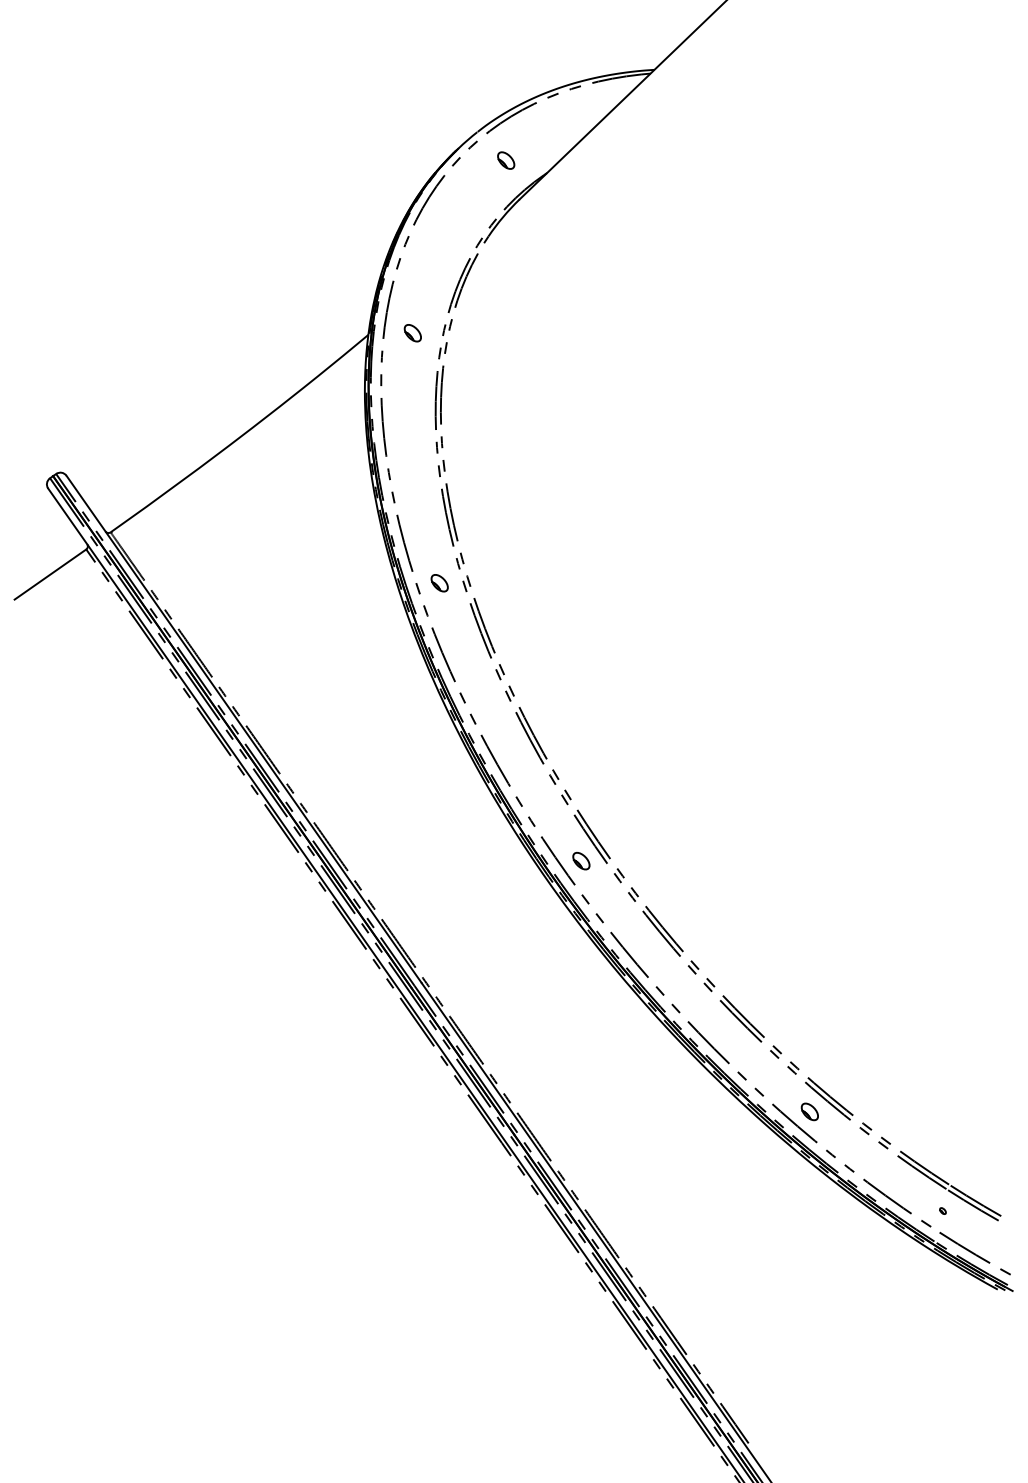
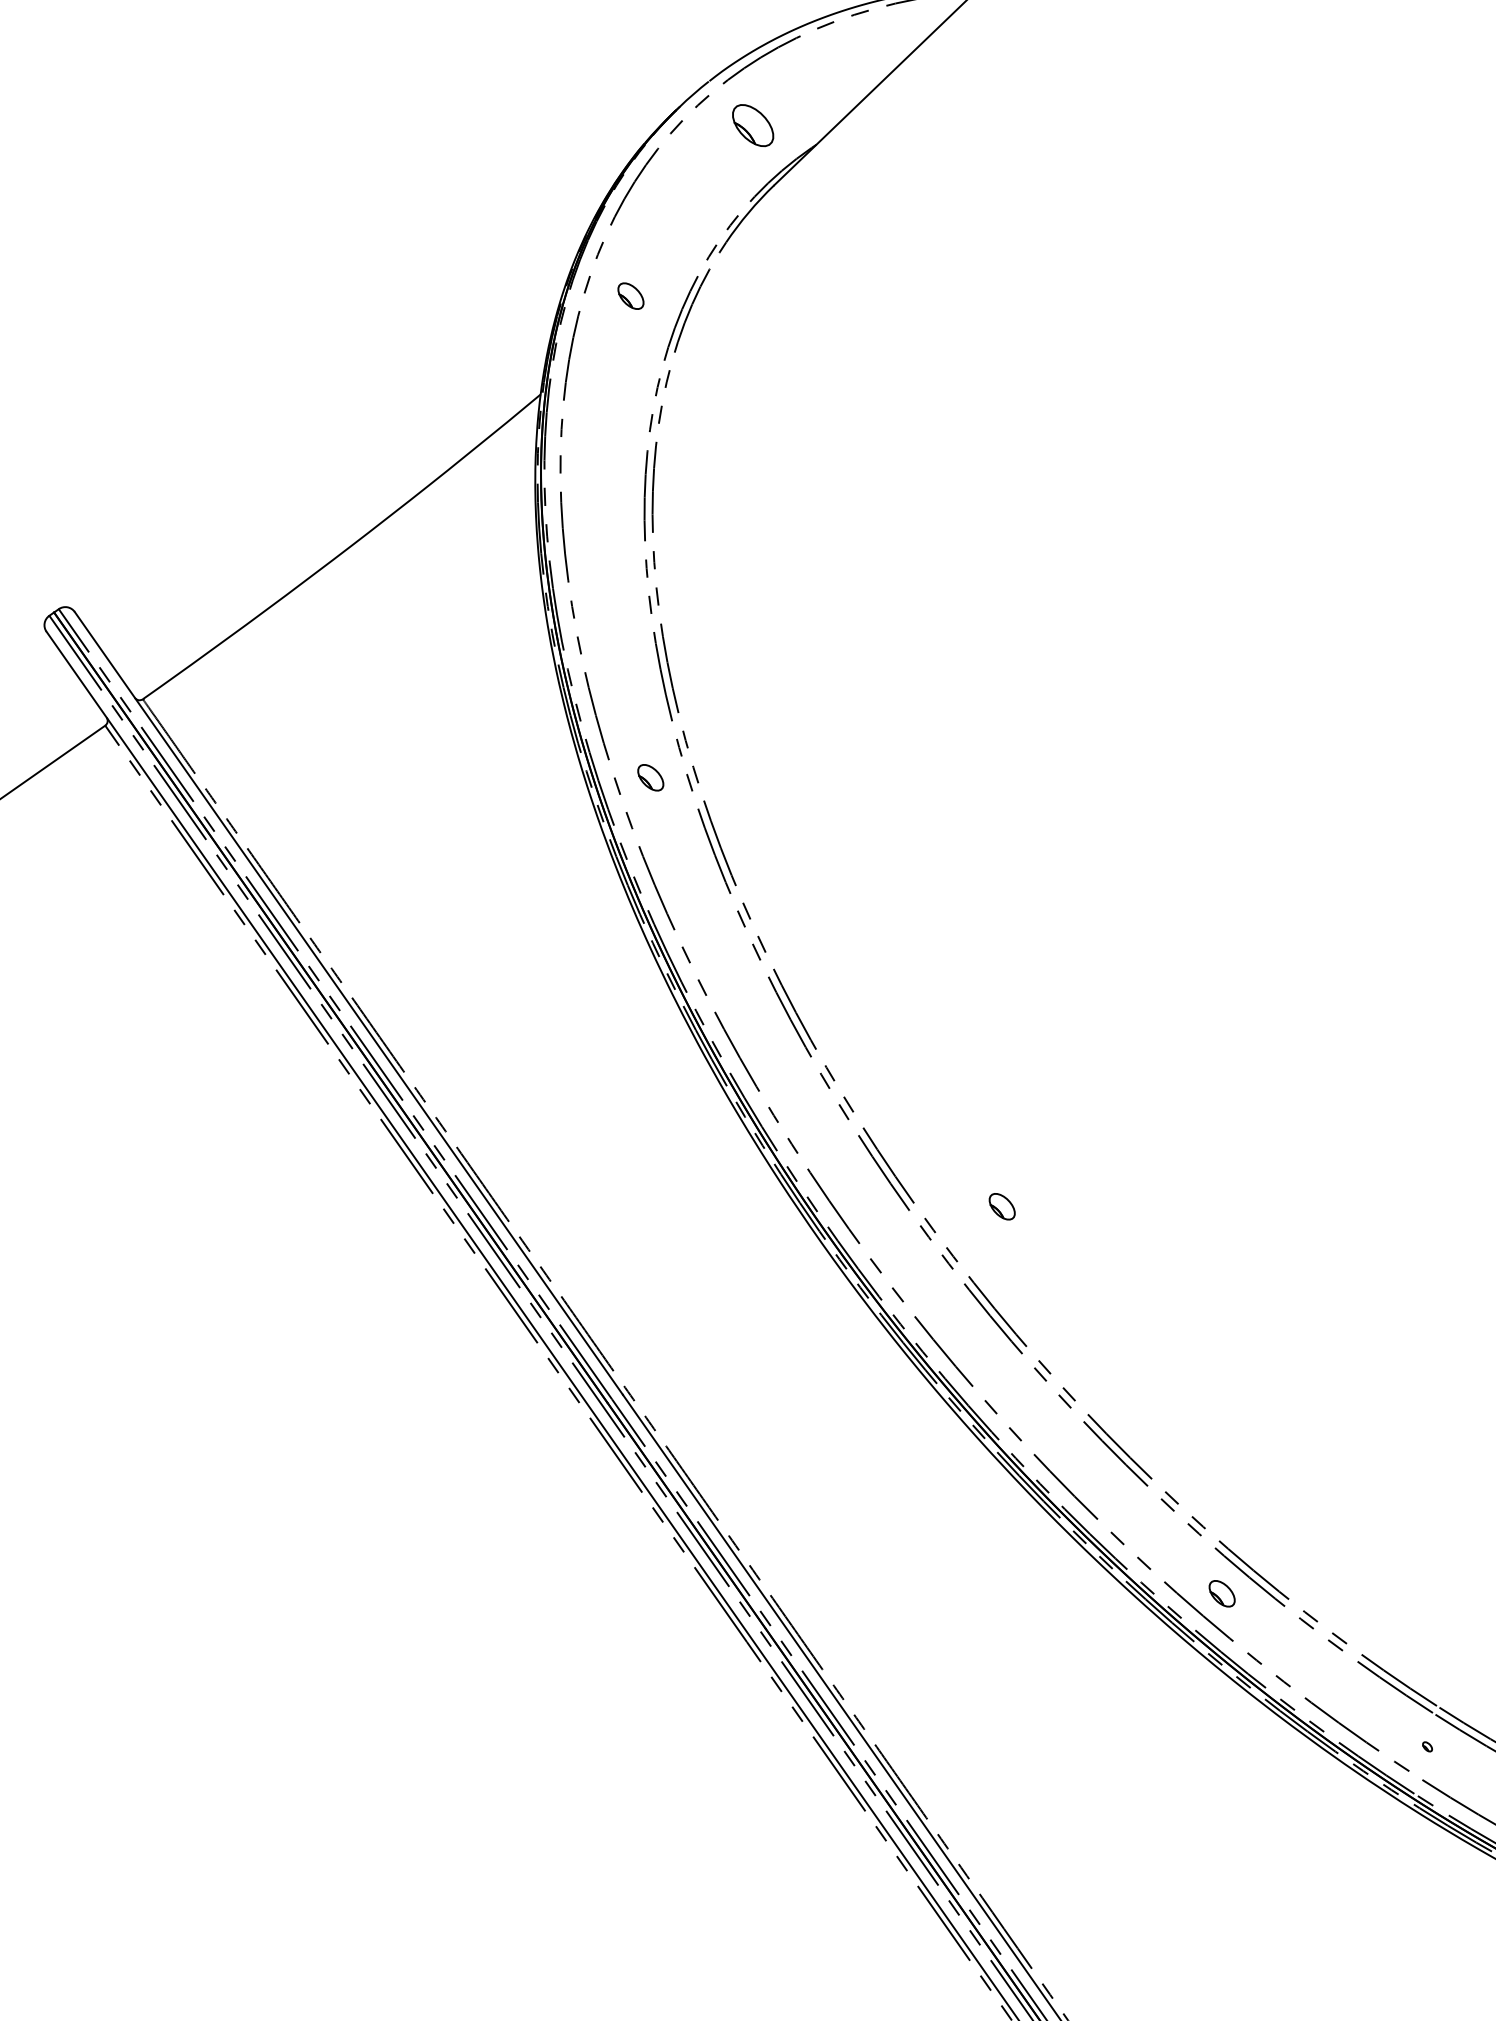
part: (506, 160) -> (753, 125), size x1.6
part: (412, 333) -> (630, 296), moved
part: (581, 860) -> (1002, 1205), moved

